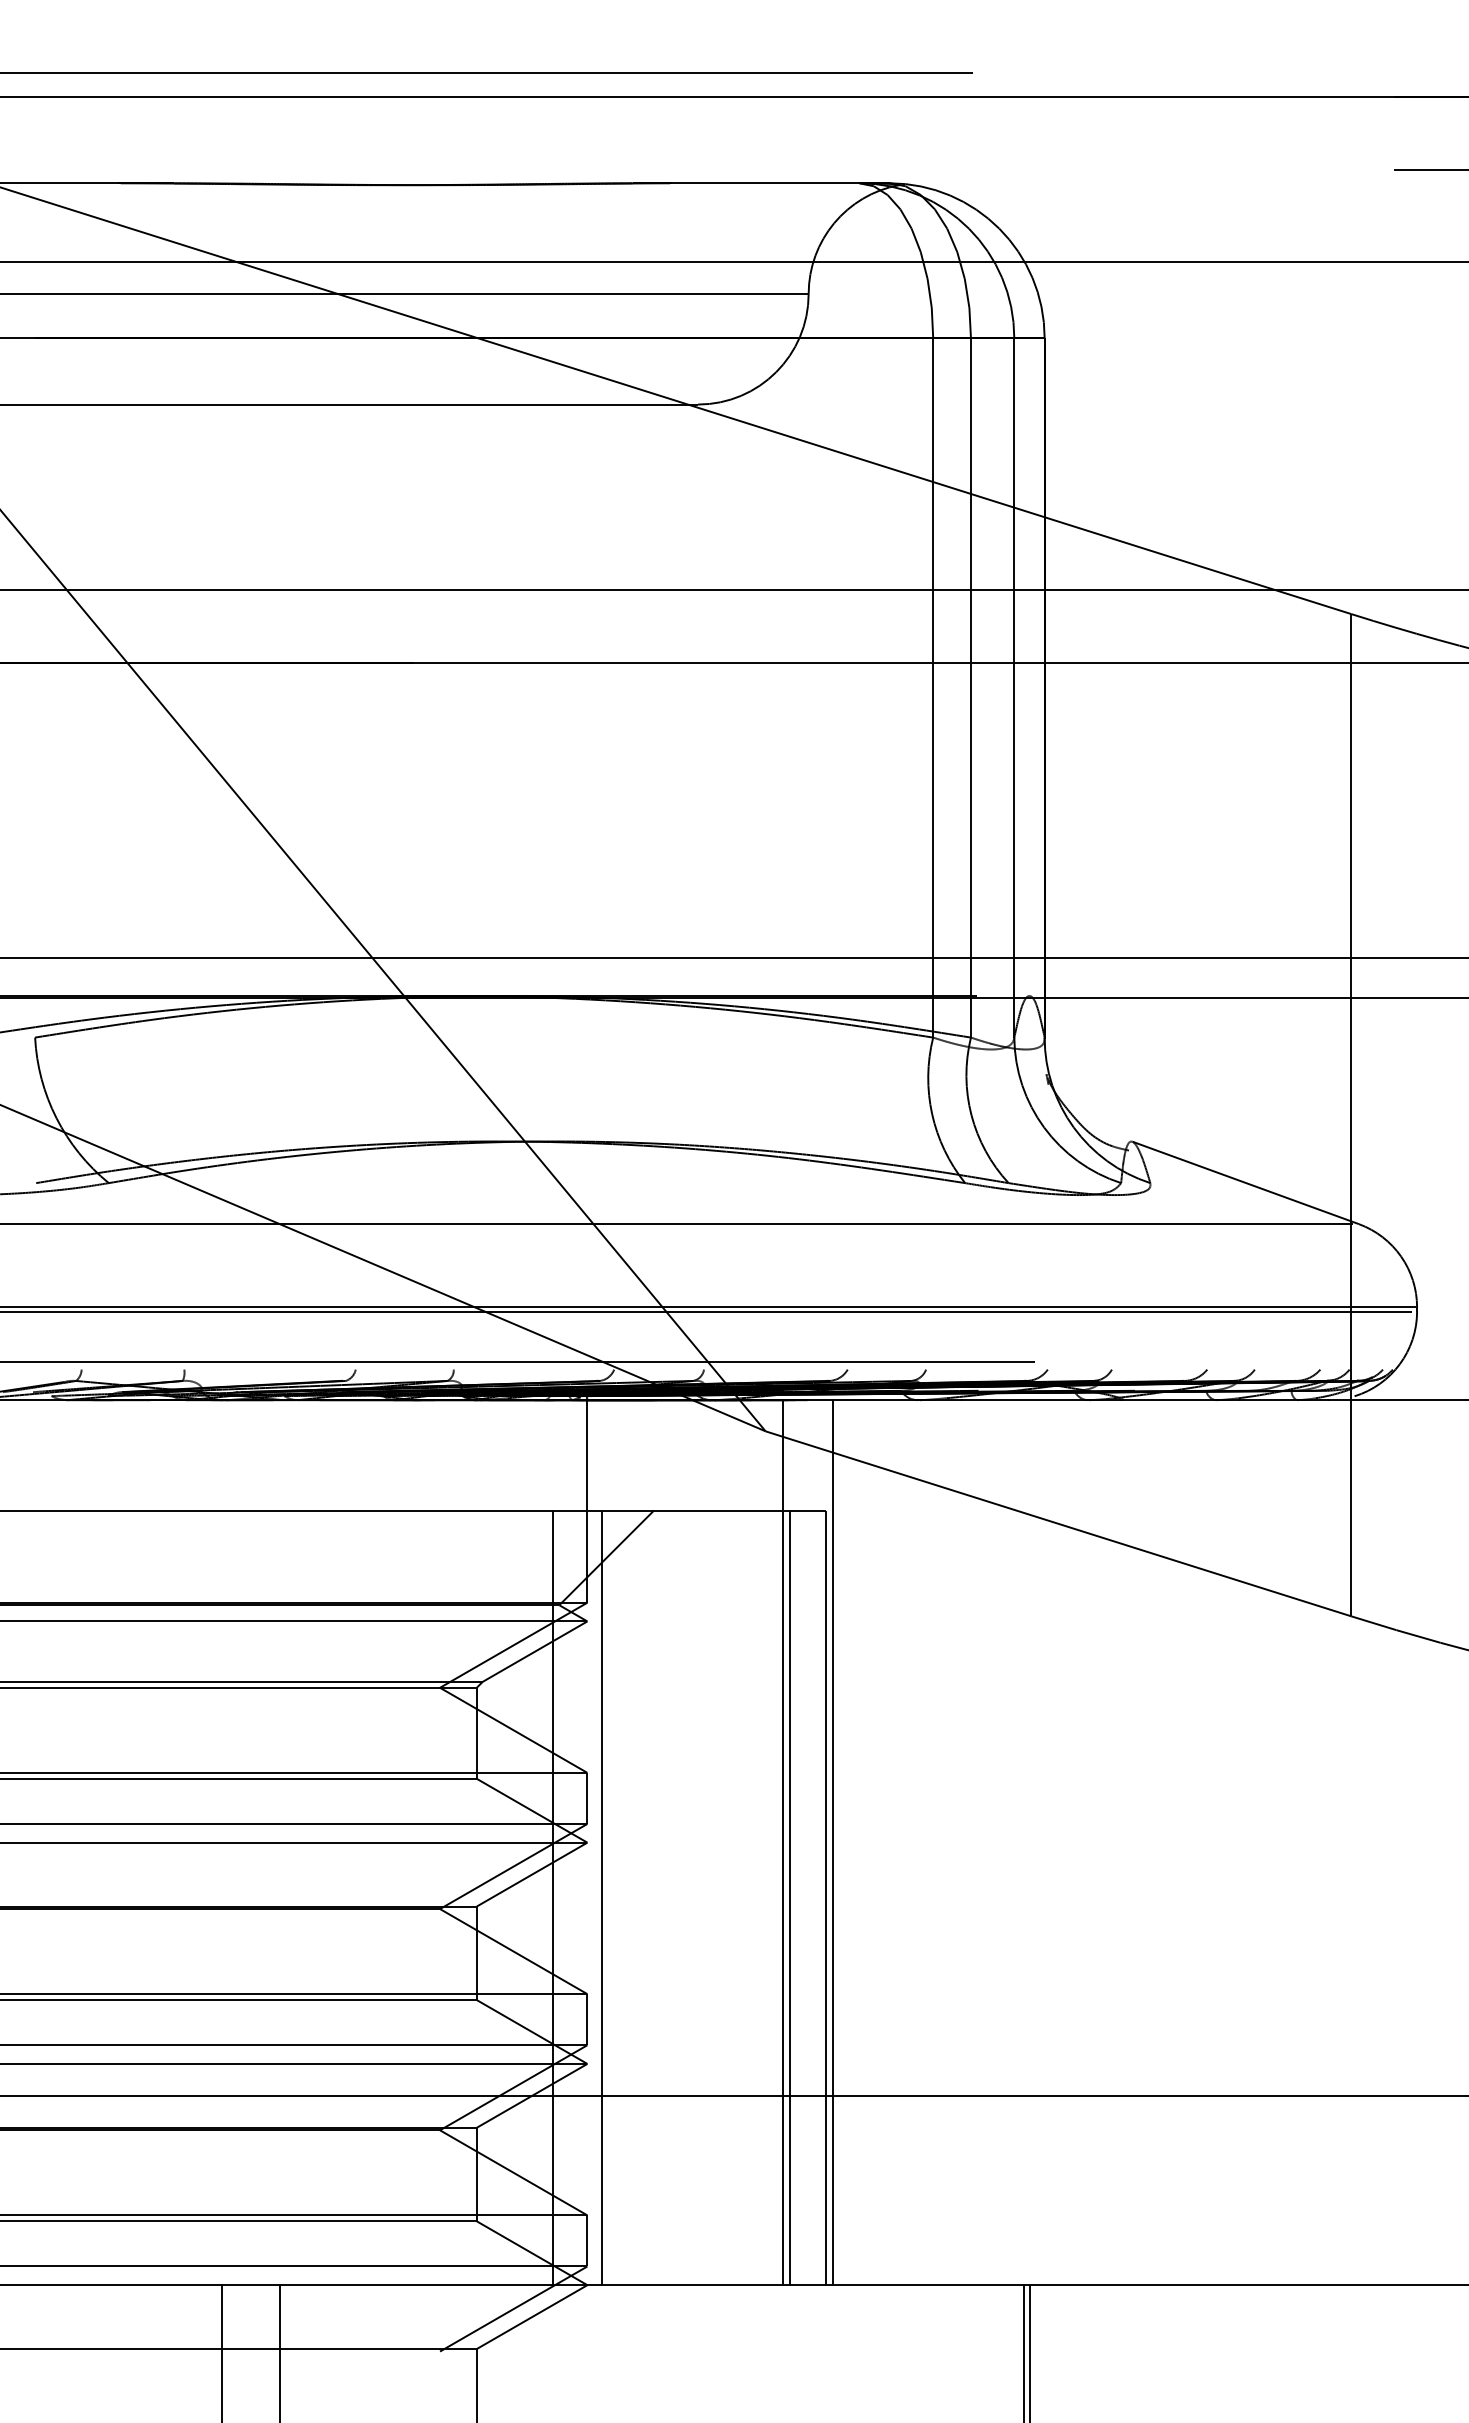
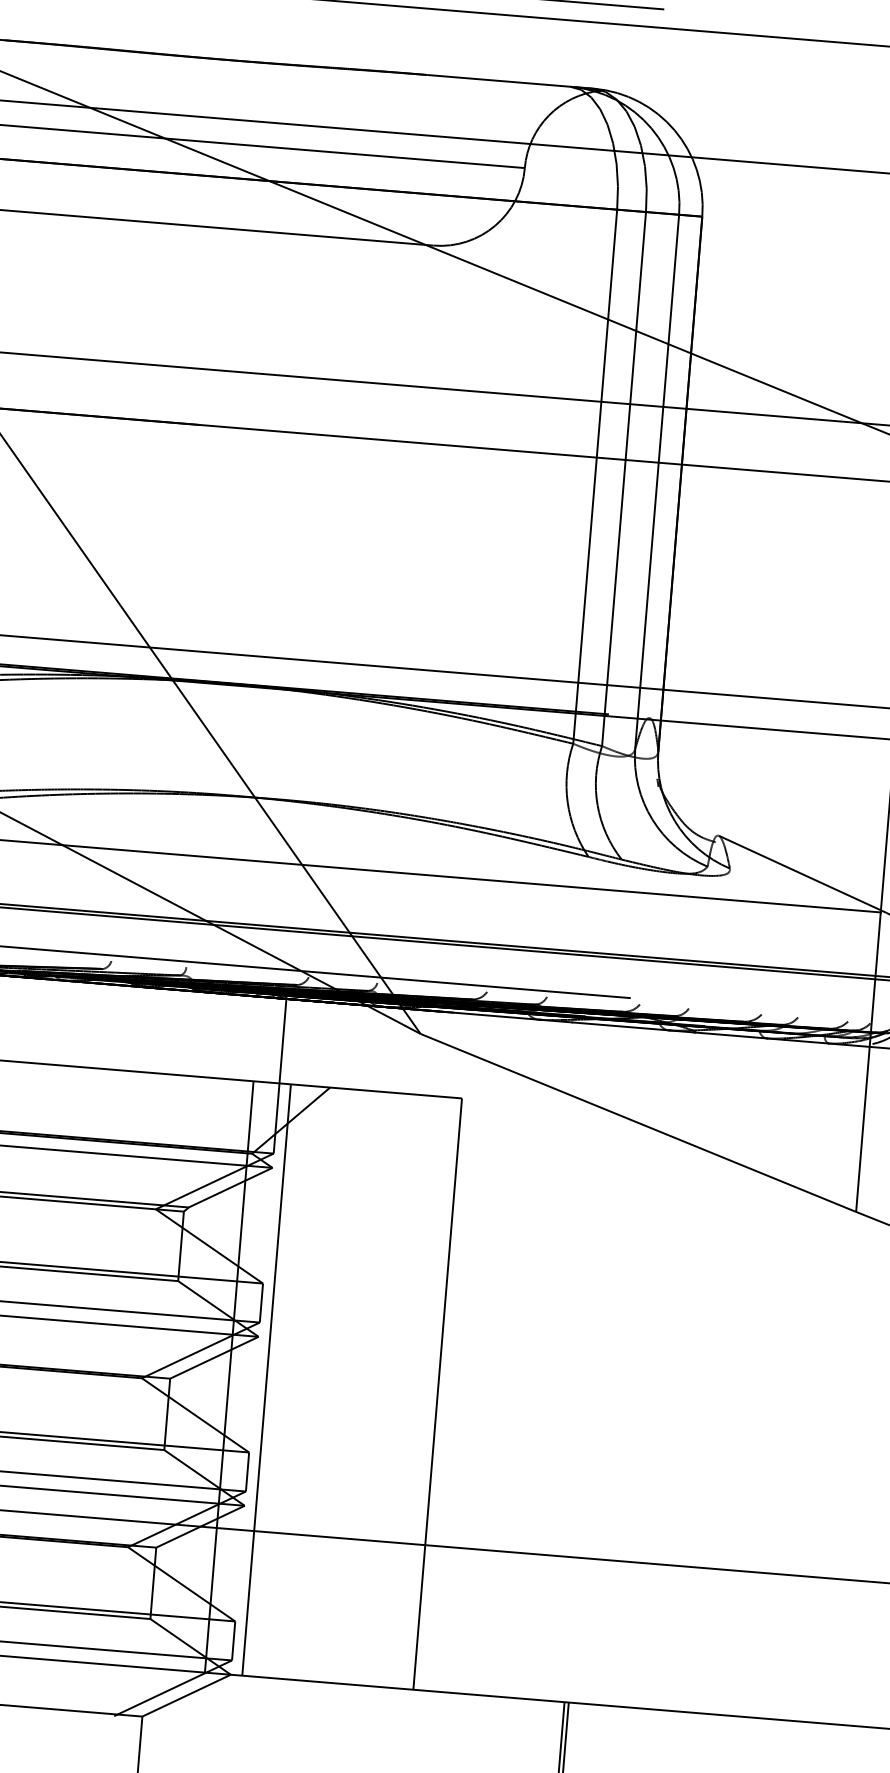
line: (783, 1842) -> (408, 1349), removed
line: (832, 1842) -> (445, 1352), removed
line: (790, 1897) -> (410, 1391), removed

